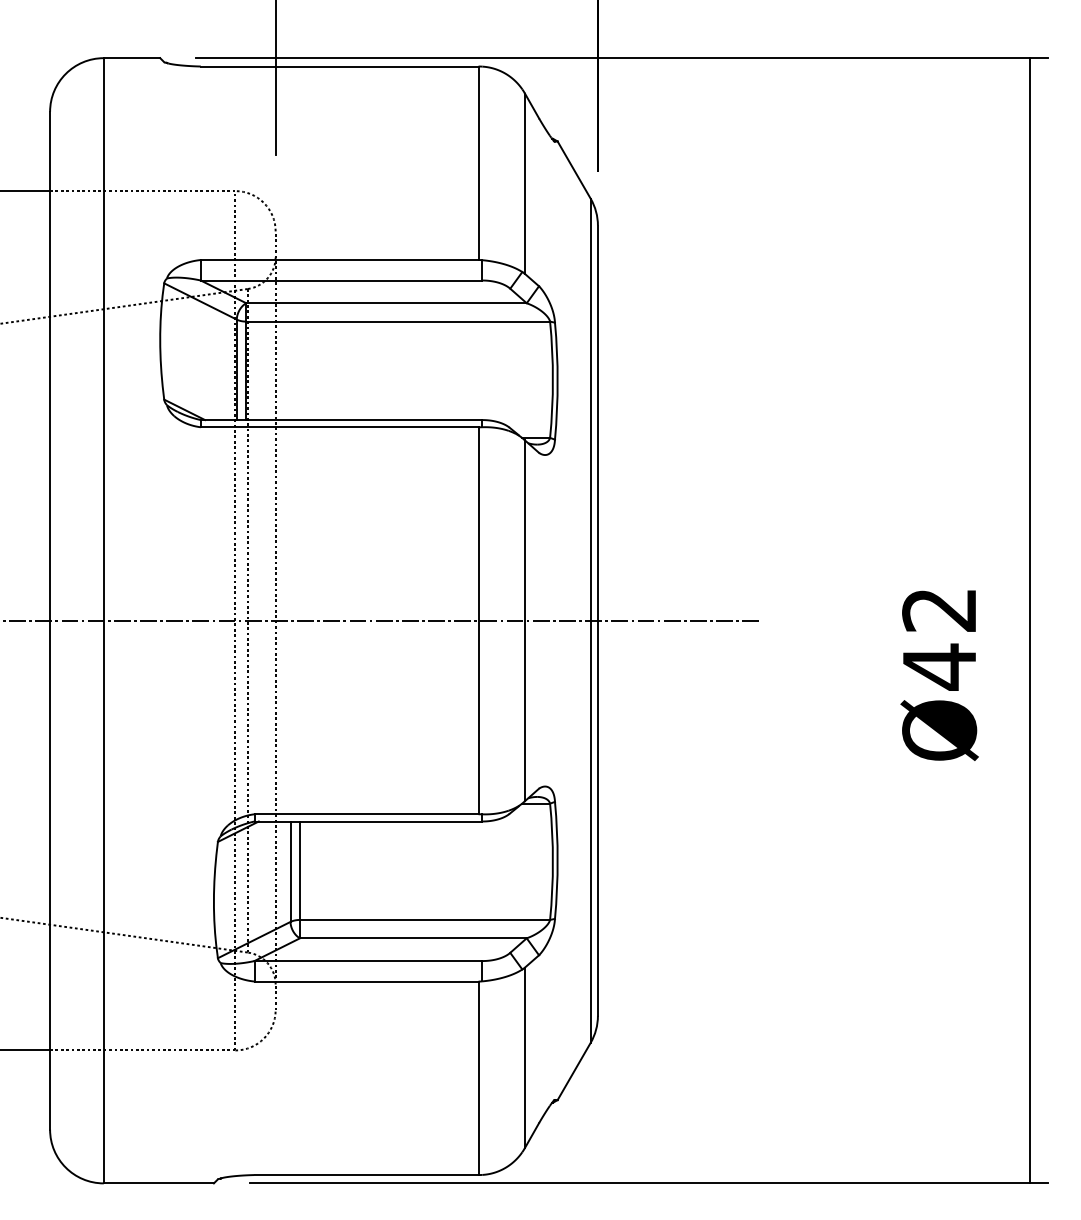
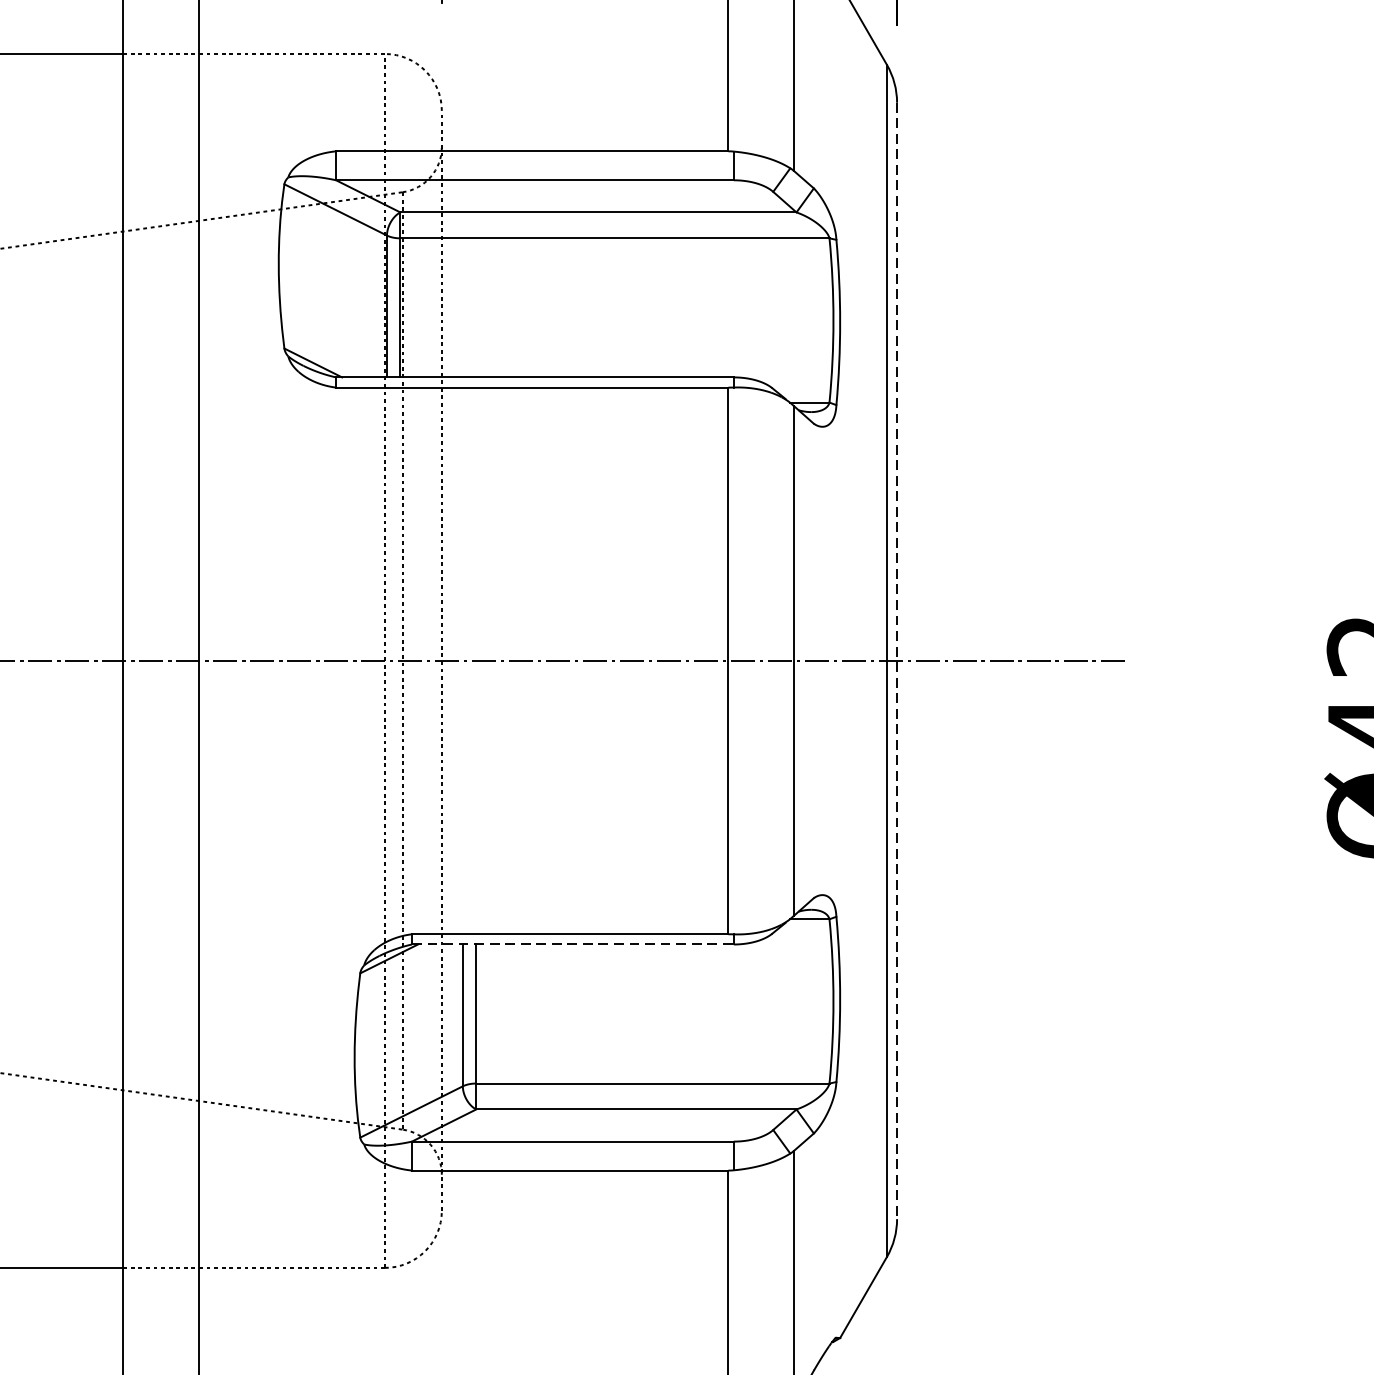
line: (597, 621) -> (896, 661), solid -> dashed
line: (368, 821) -> (572, 944), solid -> dashed

